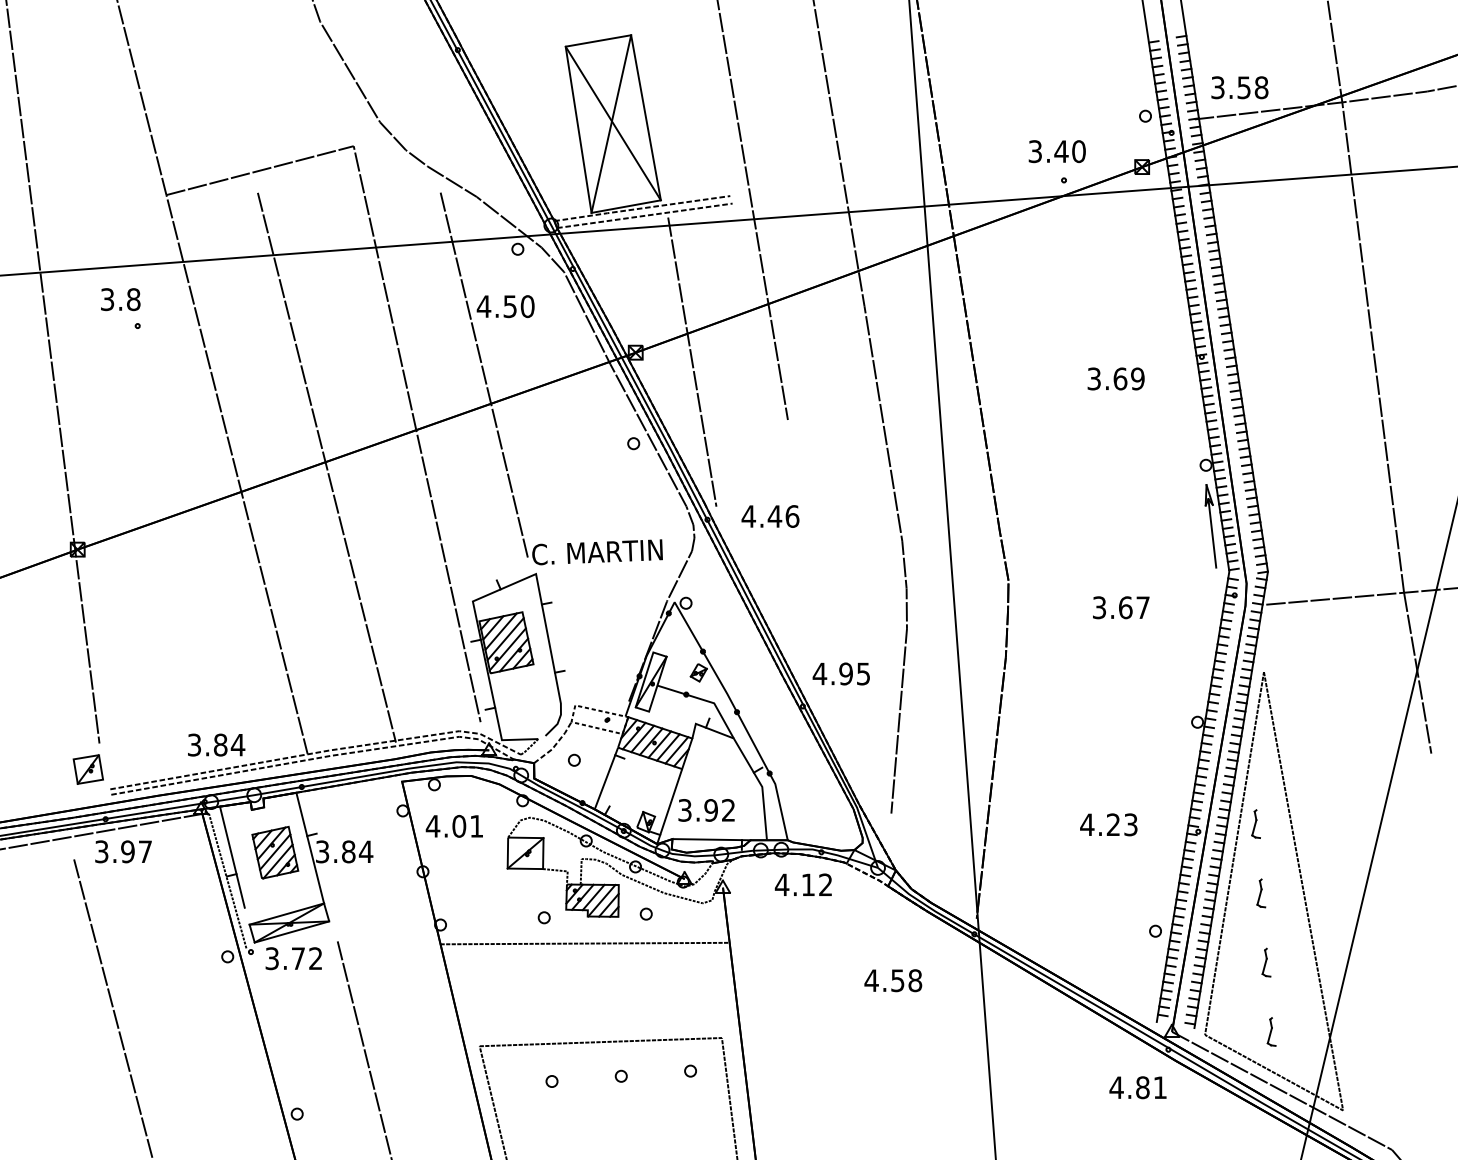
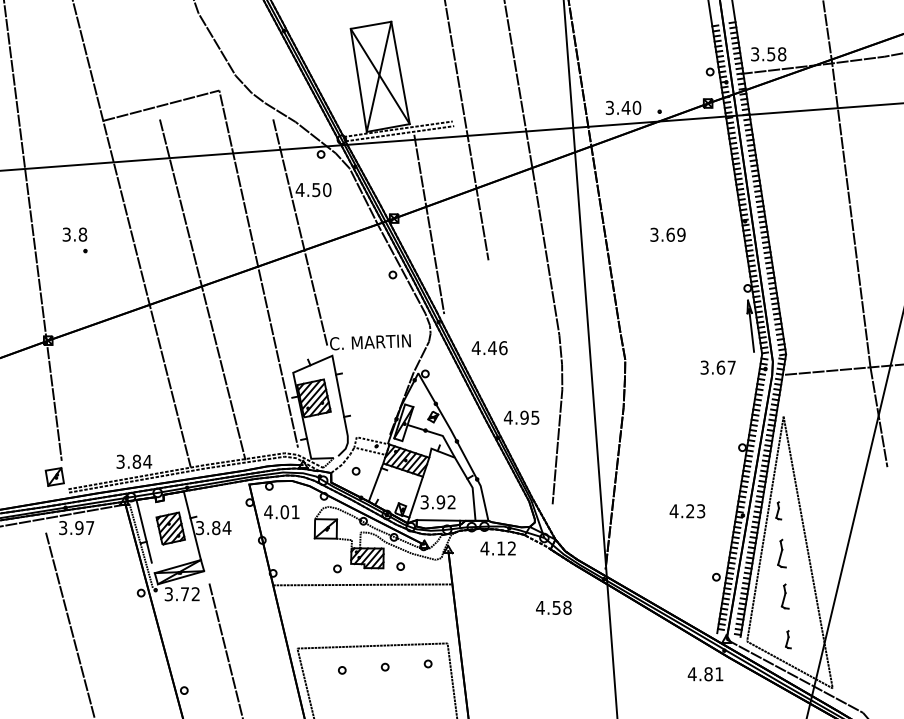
text: (1057, 150) -> (623, 107), moved
part: (120, 308) -> (74, 240), moved
text: (1115, 378) -> (667, 234), moved
text: (770, 517) -> (489, 348), moved
text: (1120, 607) -> (717, 367), moved
part: (1260, 892) -> (781, 553), size x1.6
part: (1265, 962) -> (784, 596), size x1.4

